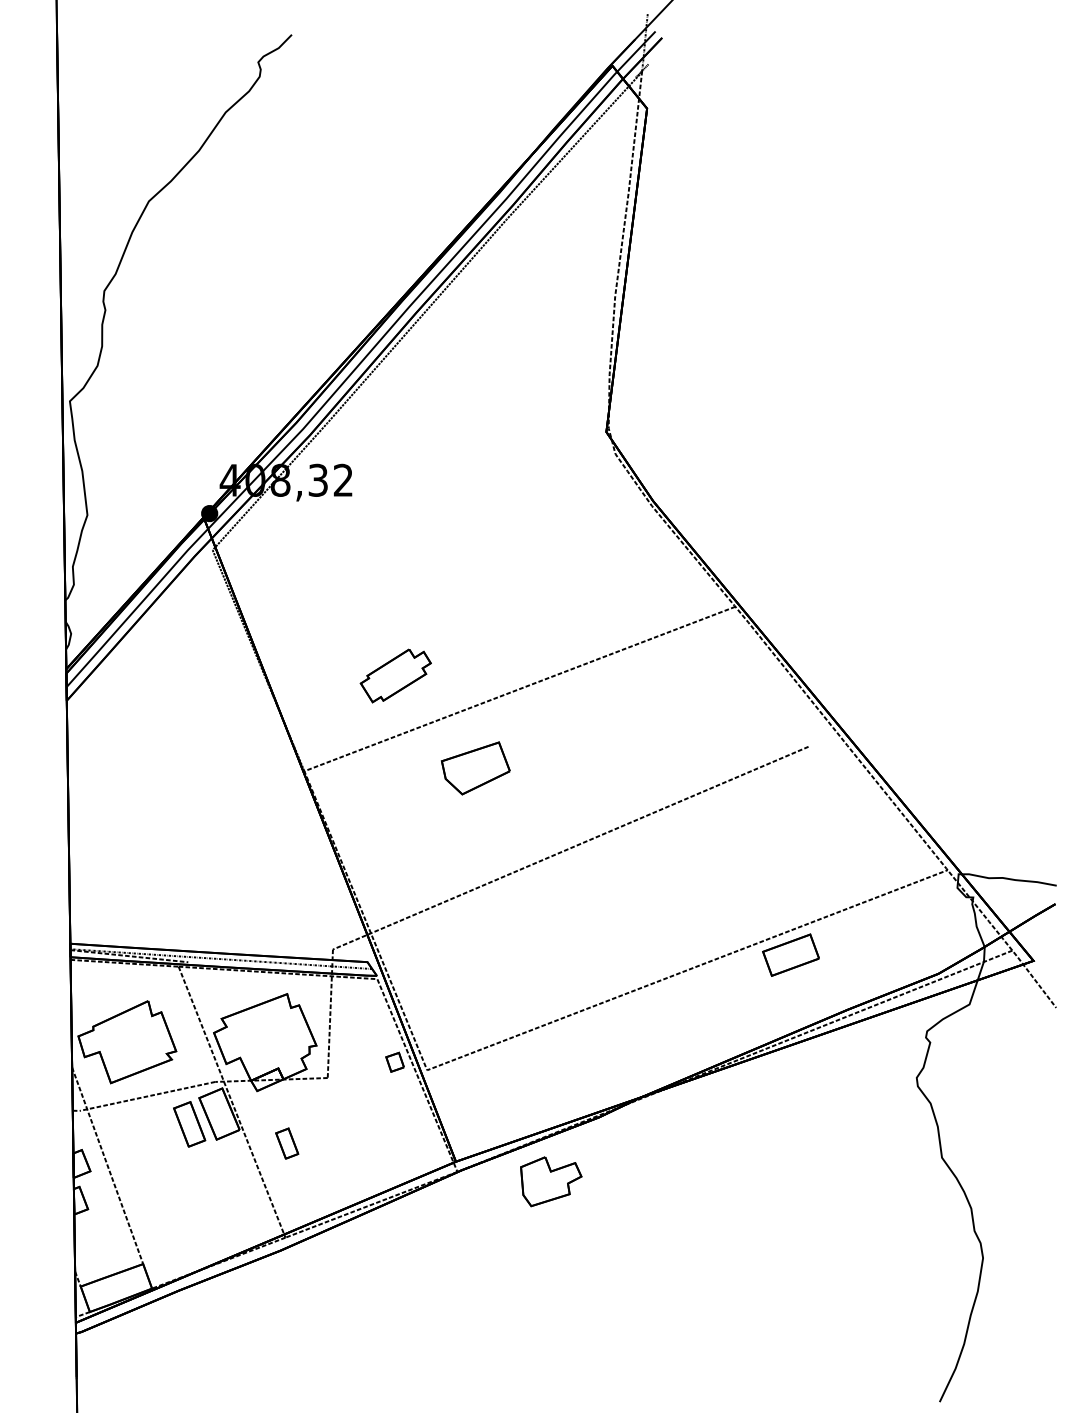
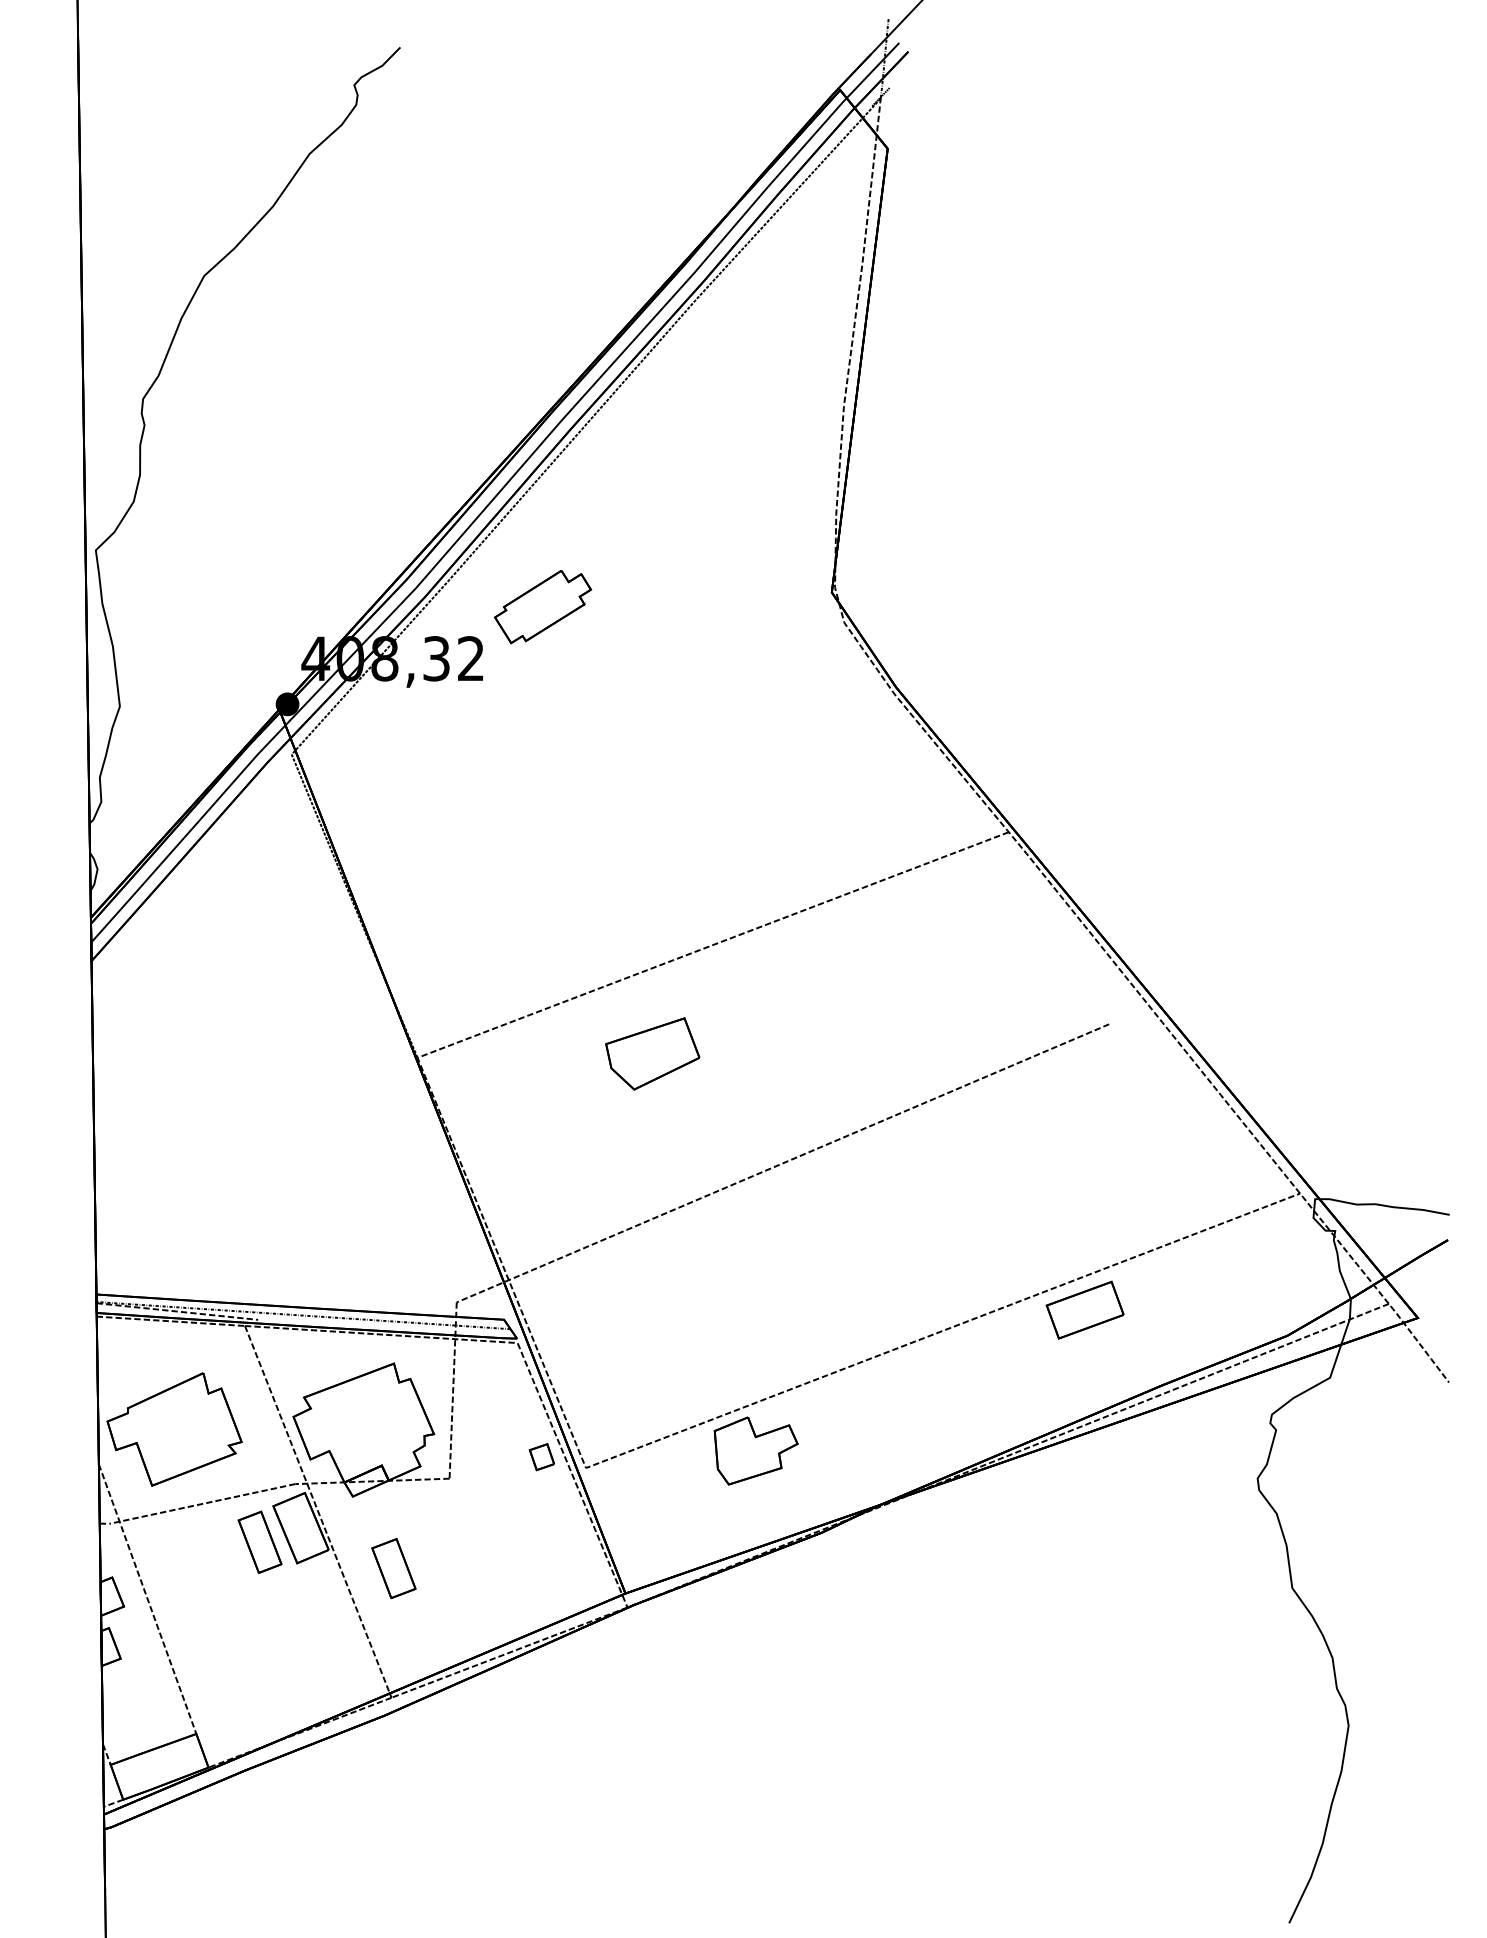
part: (395, 676) -> (542, 607), moved
part: (286, 1143) -> (393, 1568), size x1.43
part: (550, 1181) -> (755, 1450), moved

